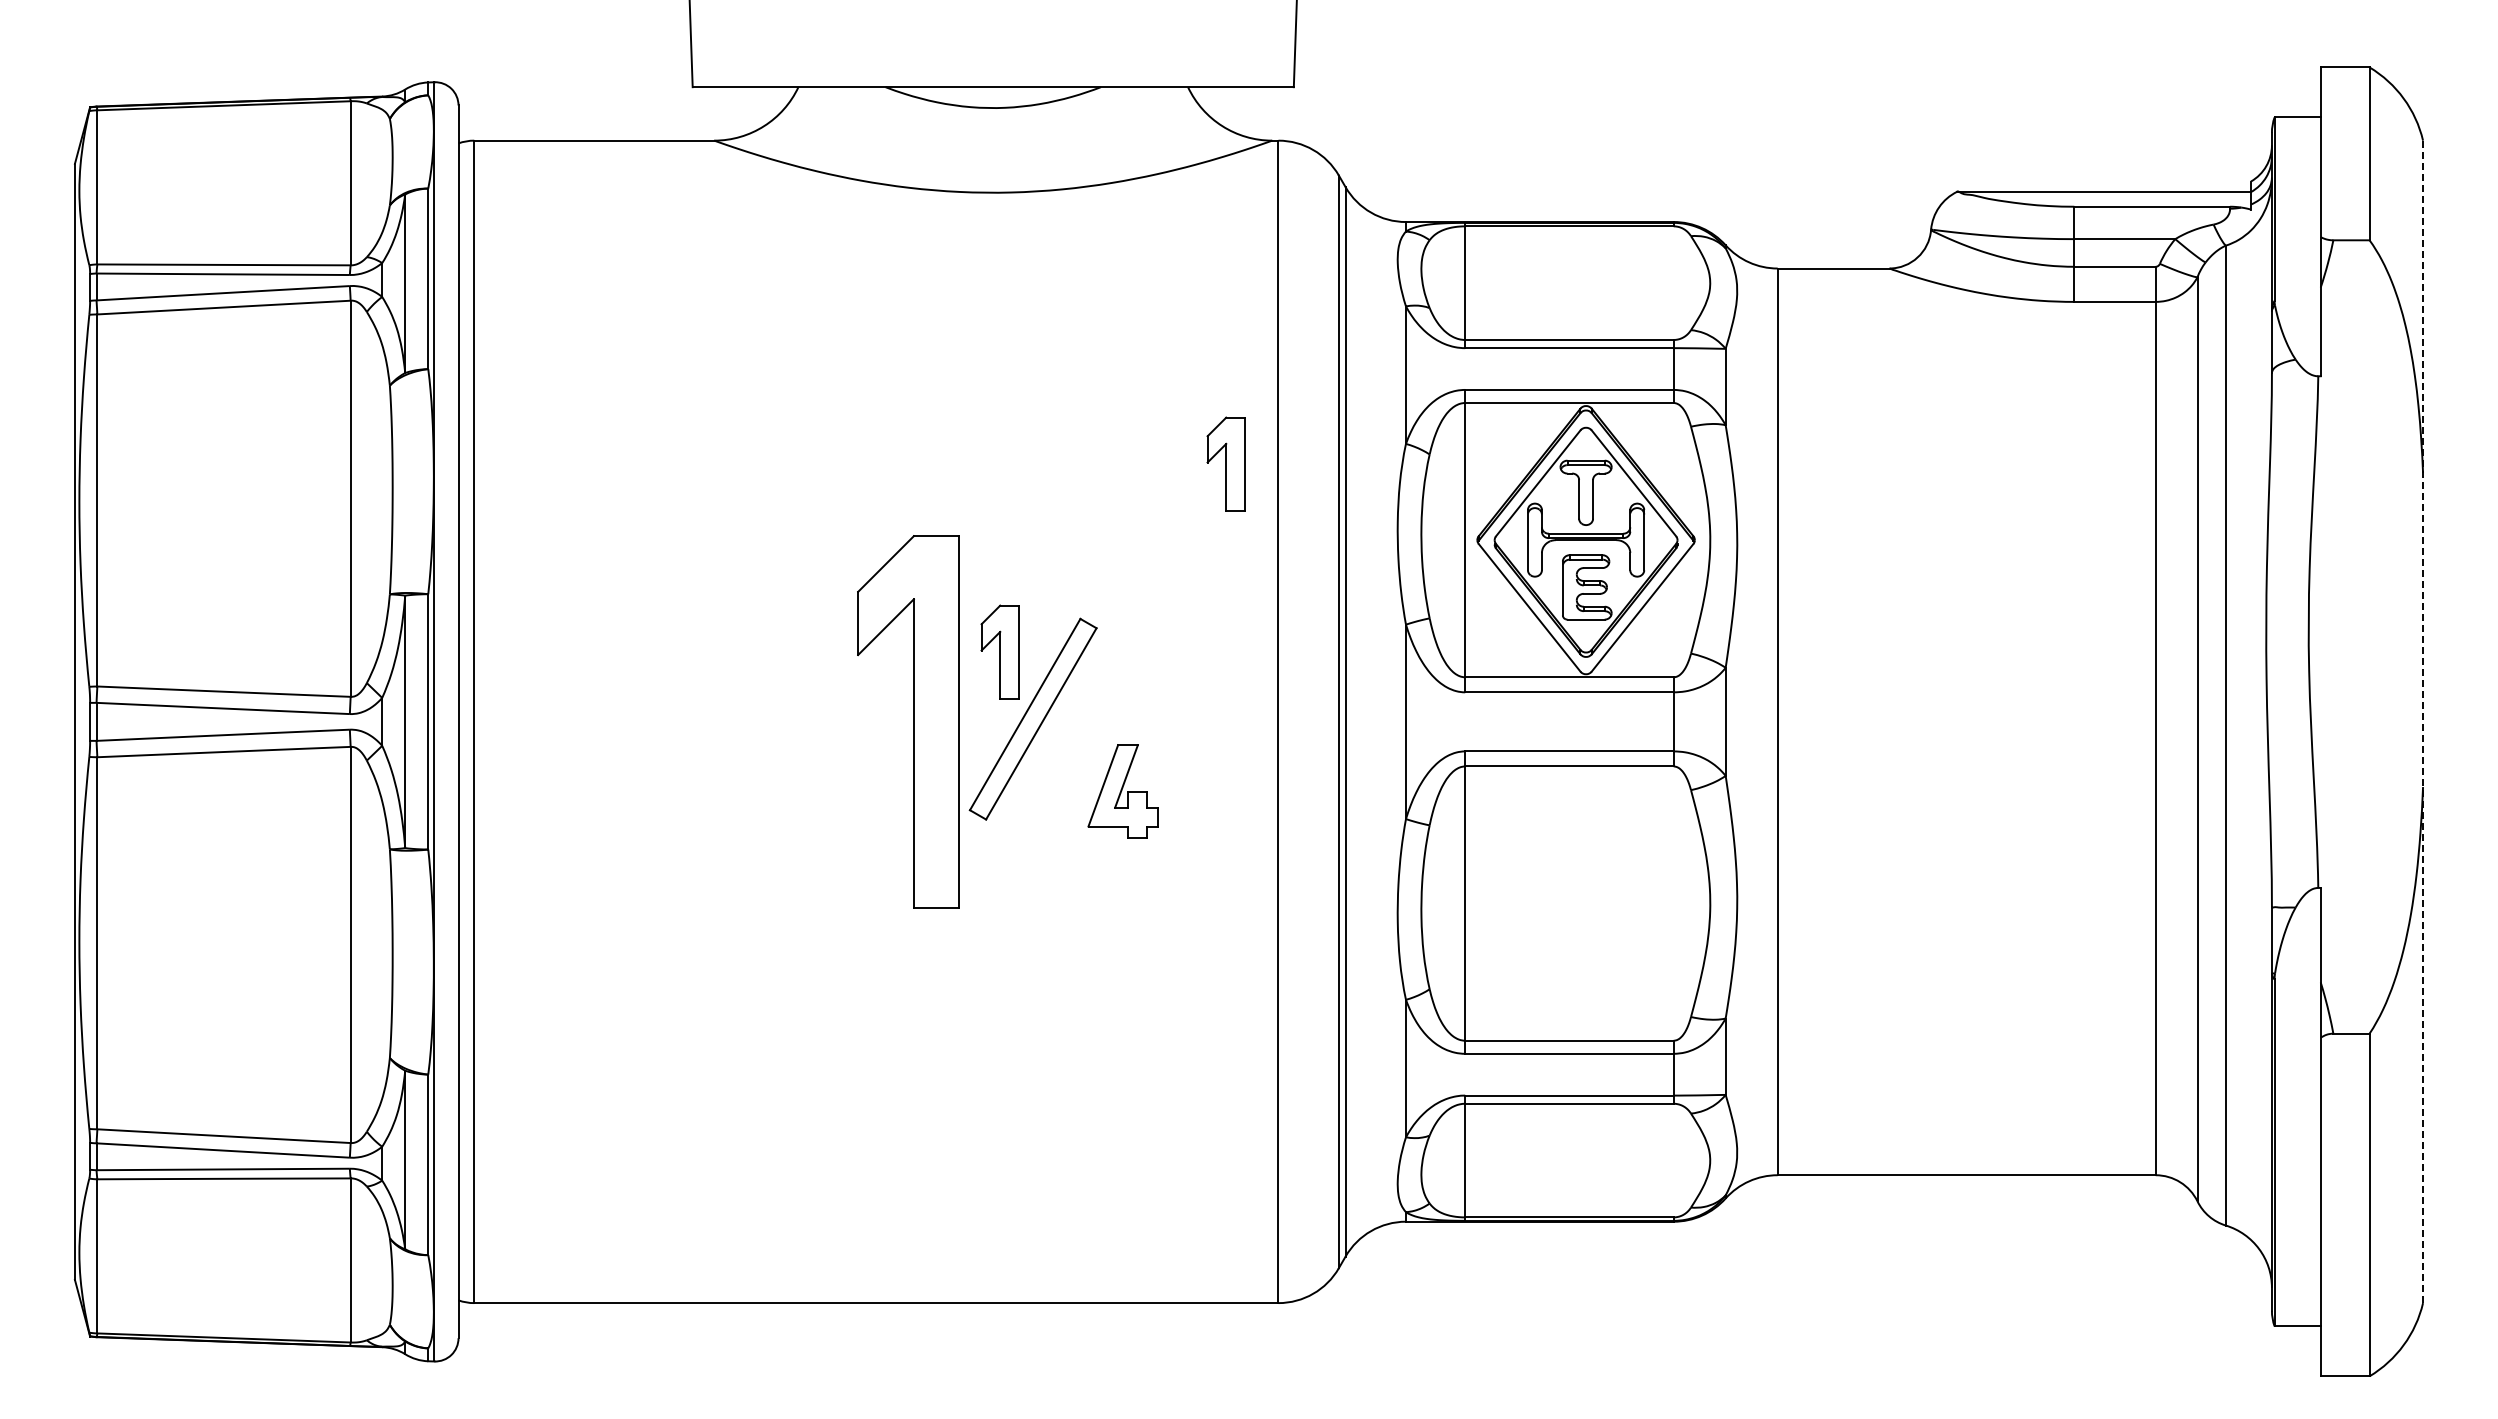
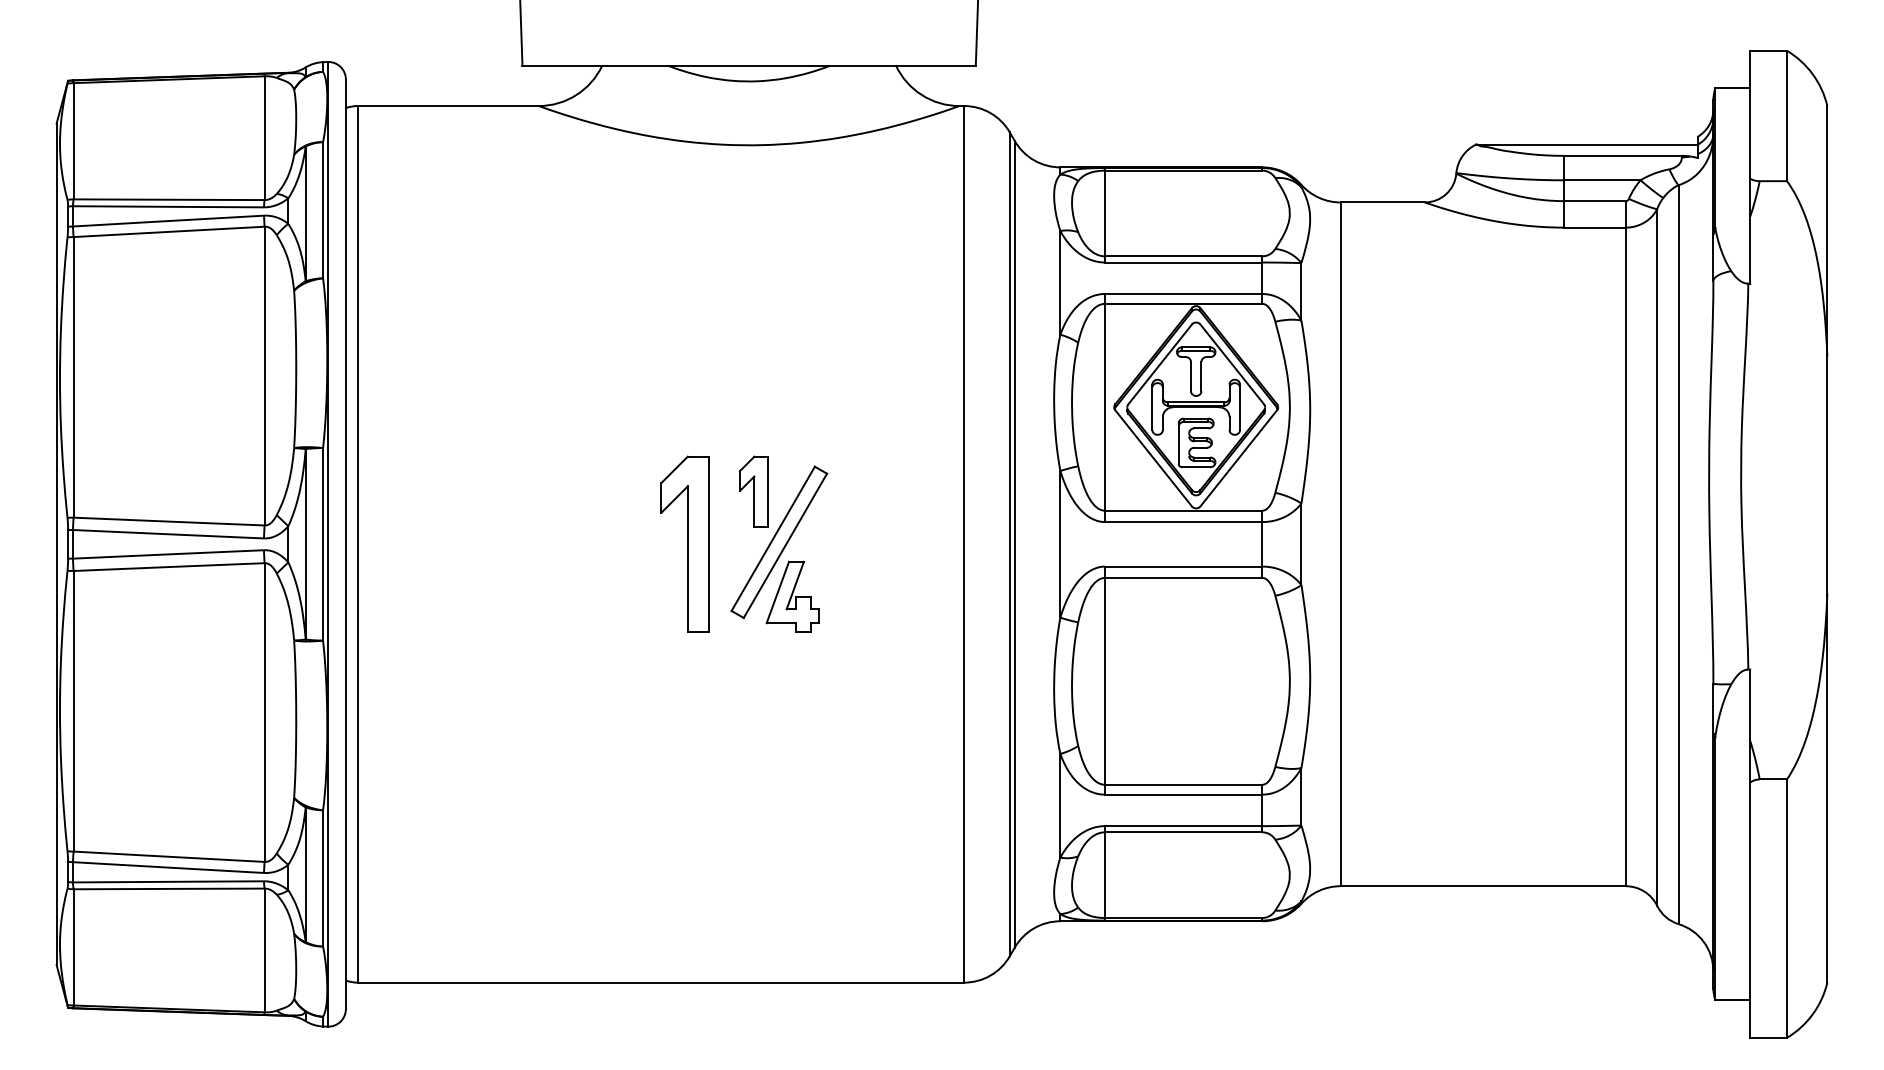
part: (1225, 463) -> (924, 349), removed
part: (908, 721) -> (685, 544), size x0.62
line: (2423, 721) -> (1827, 544), dashed -> solid
part: (1122, 791) -> (792, 596), moved

